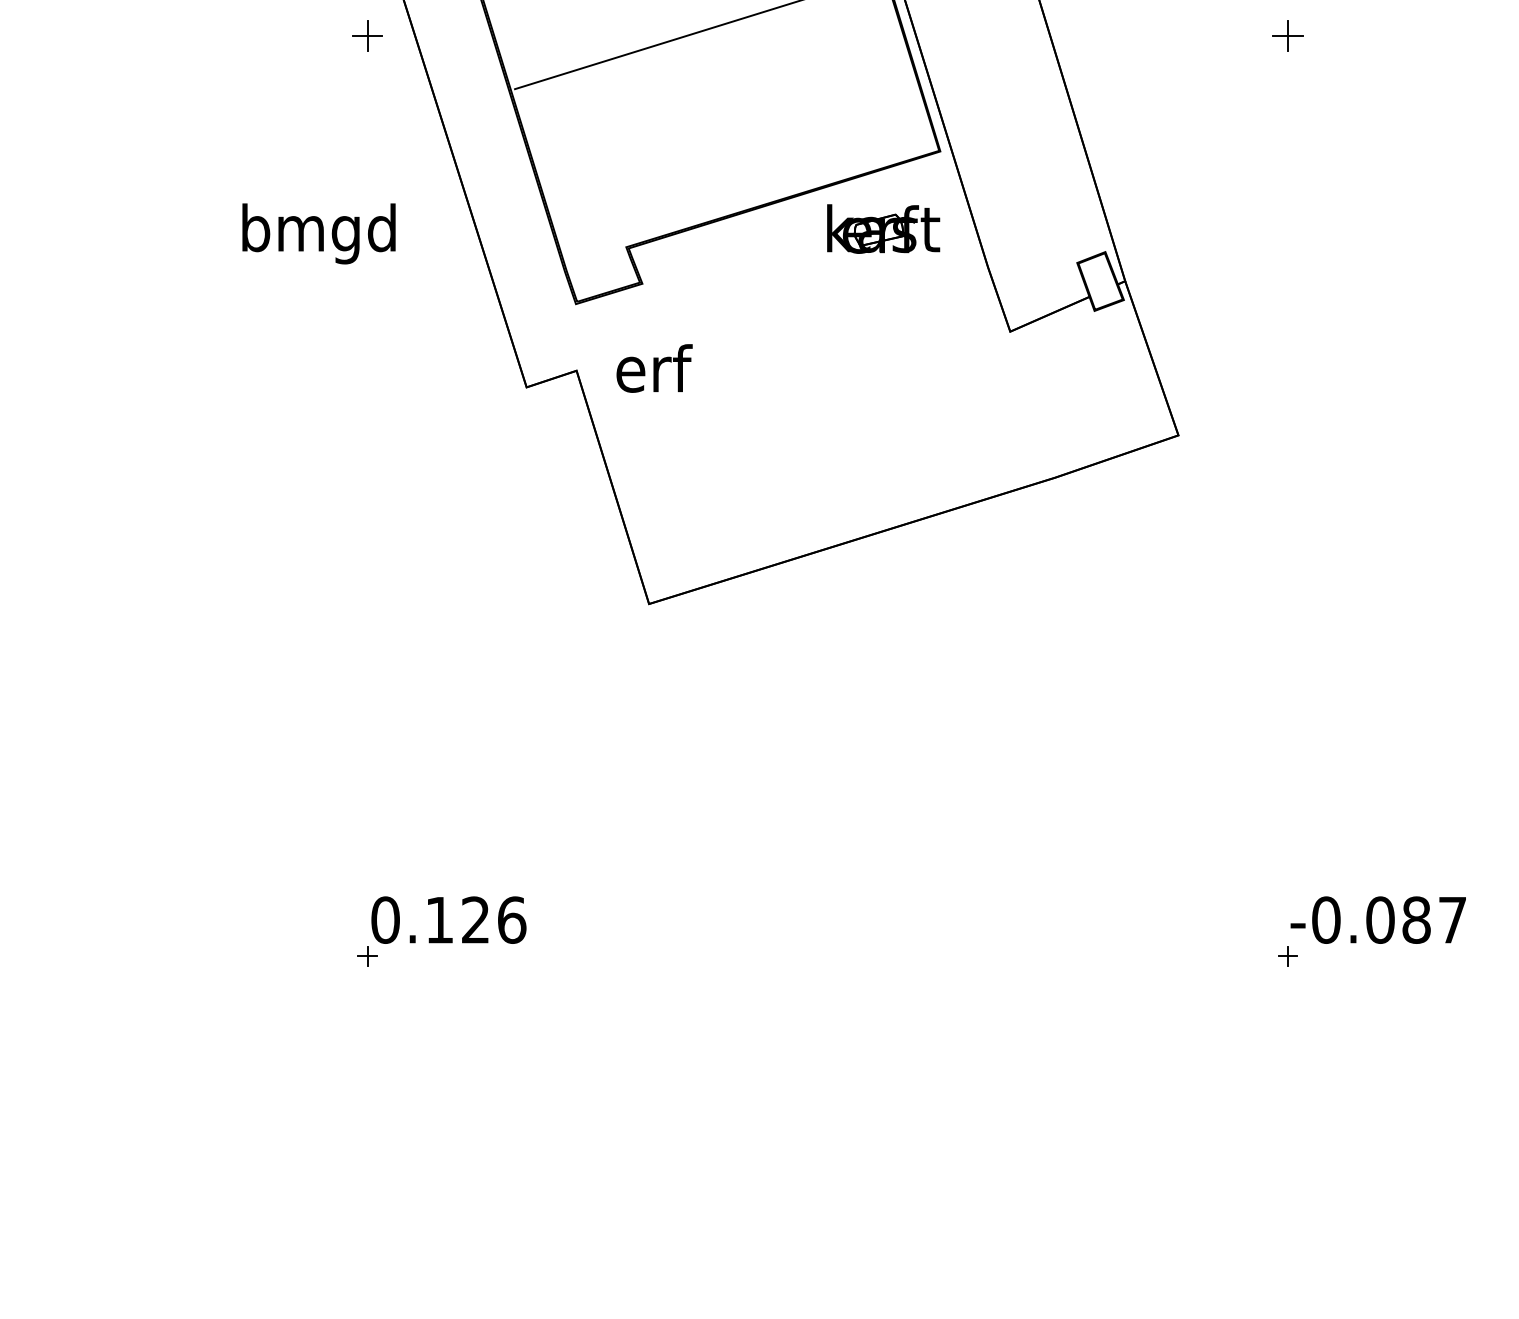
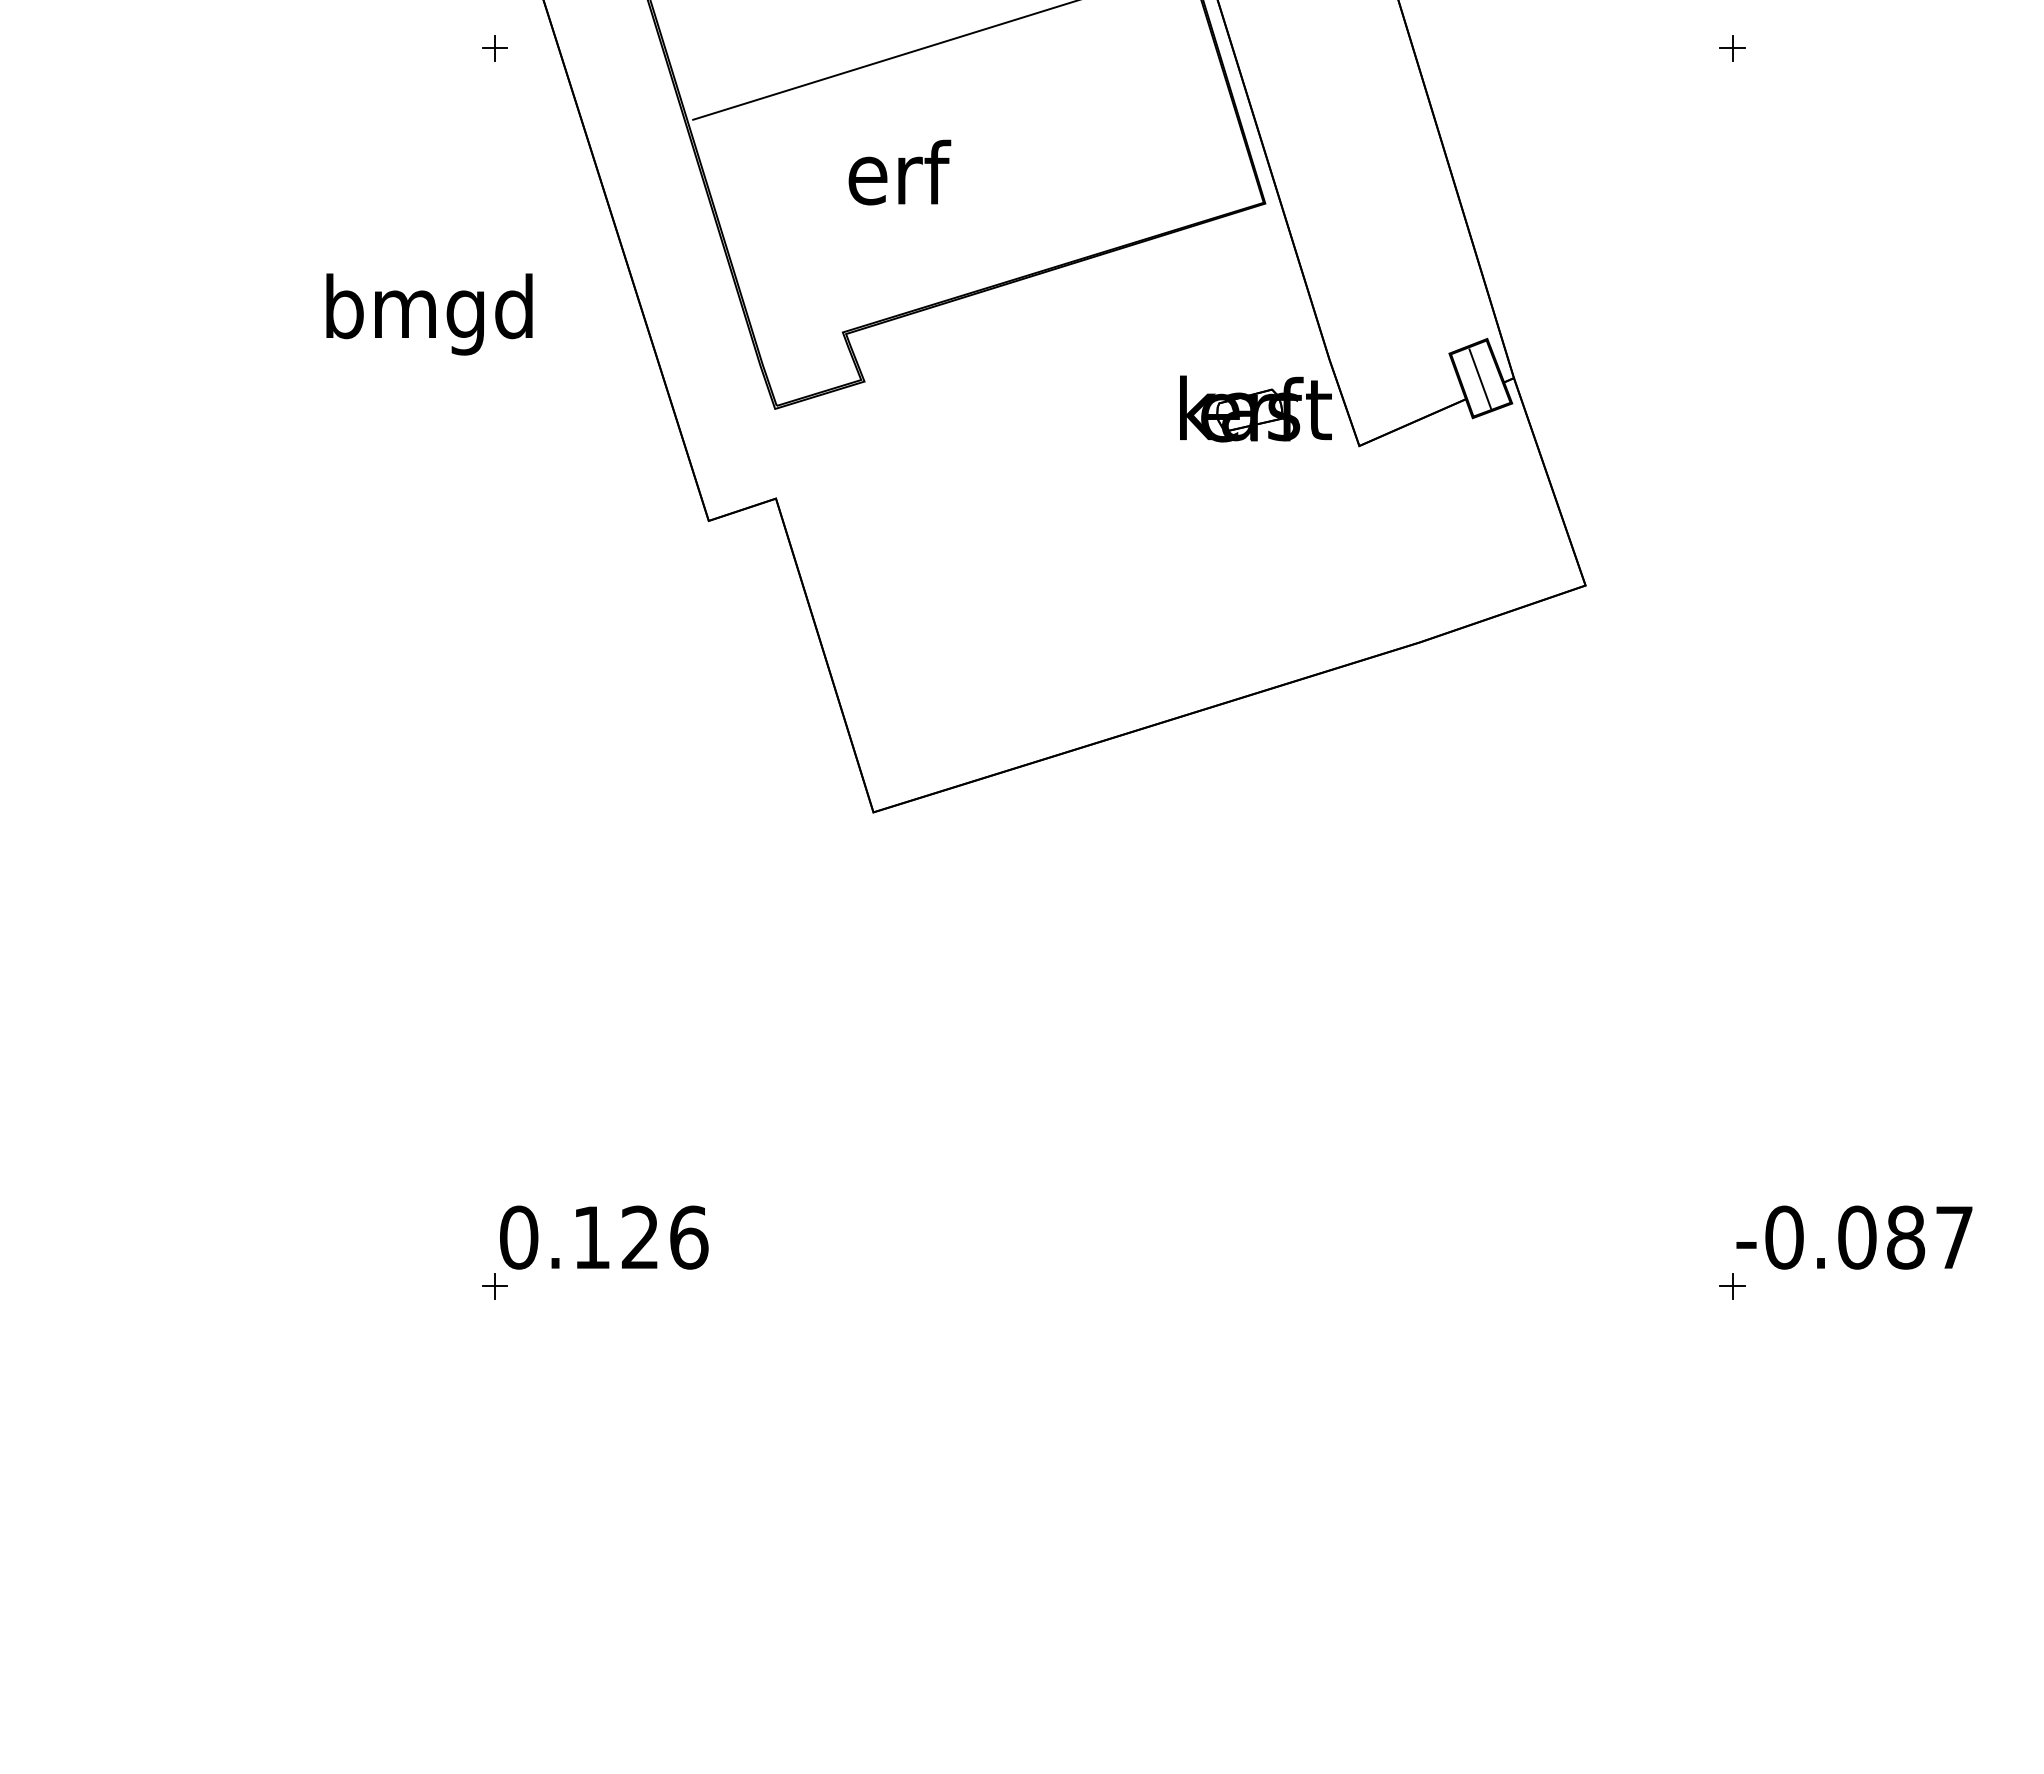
part: (367, 36) -> (494, 48), size x0.62
part: (1287, 36) -> (1732, 48), size x0.62
part: (883, 228) -> (1255, 408), moved
line: (1099, 281) -> (1479, 378), added
text: (654, 368) -> (899, 172), moved

